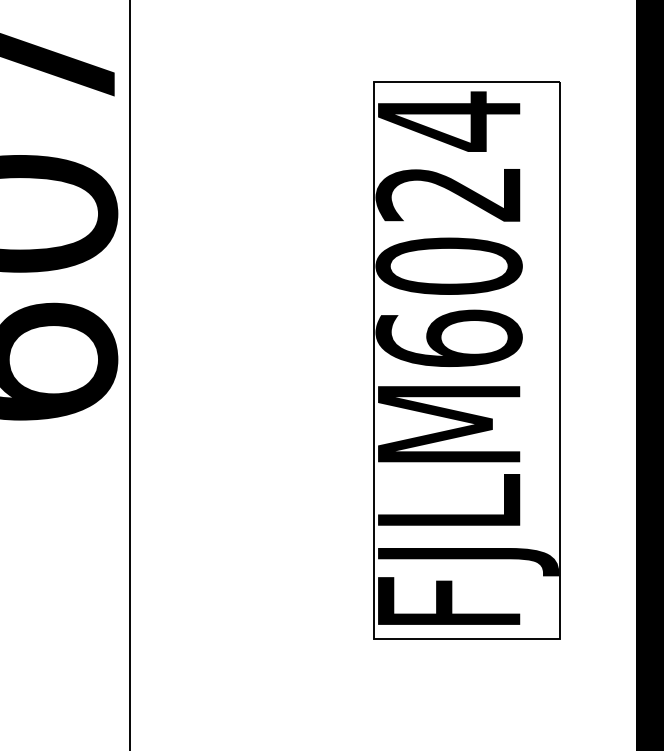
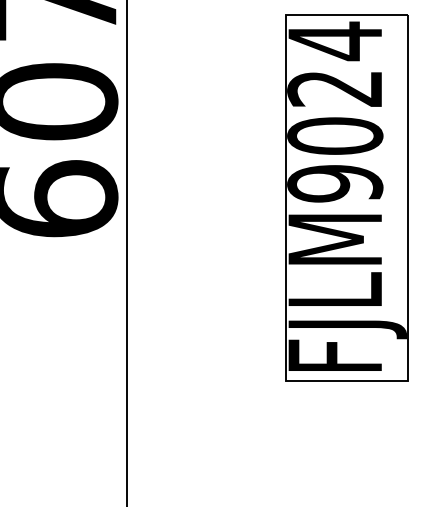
text: (449, 338) -> (335, 183), FJLM6024 -> FJLM9024

